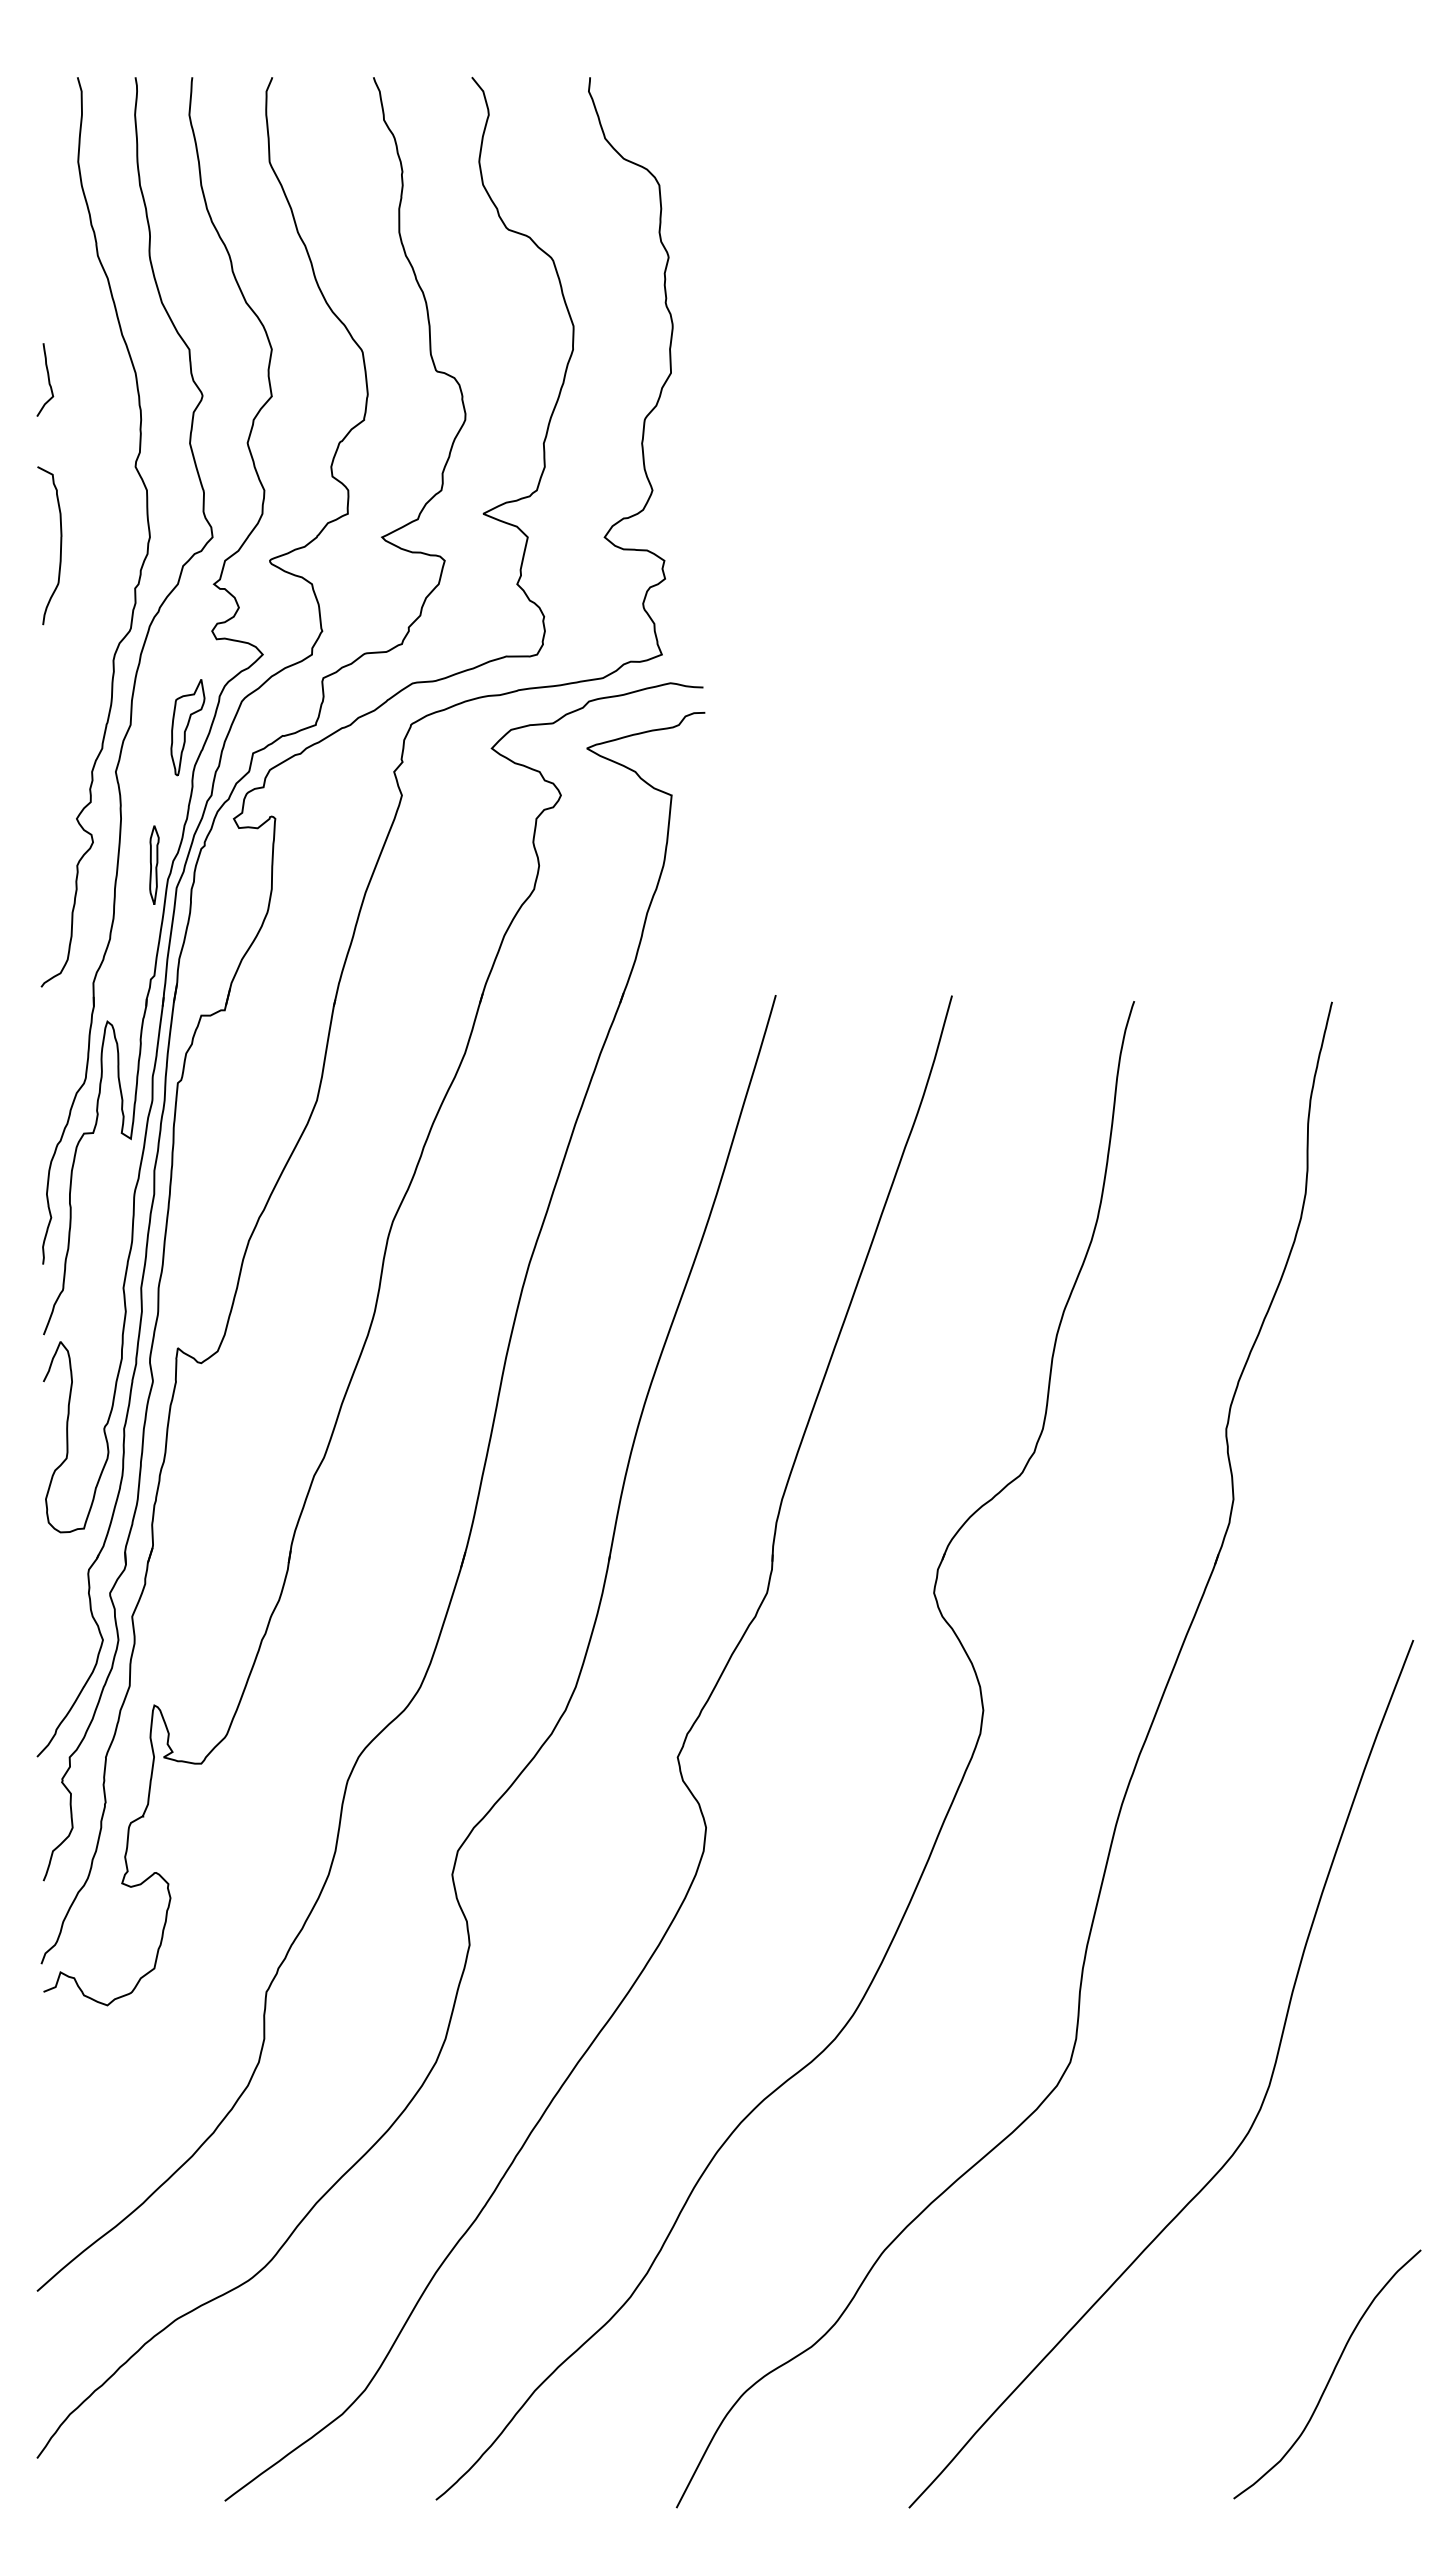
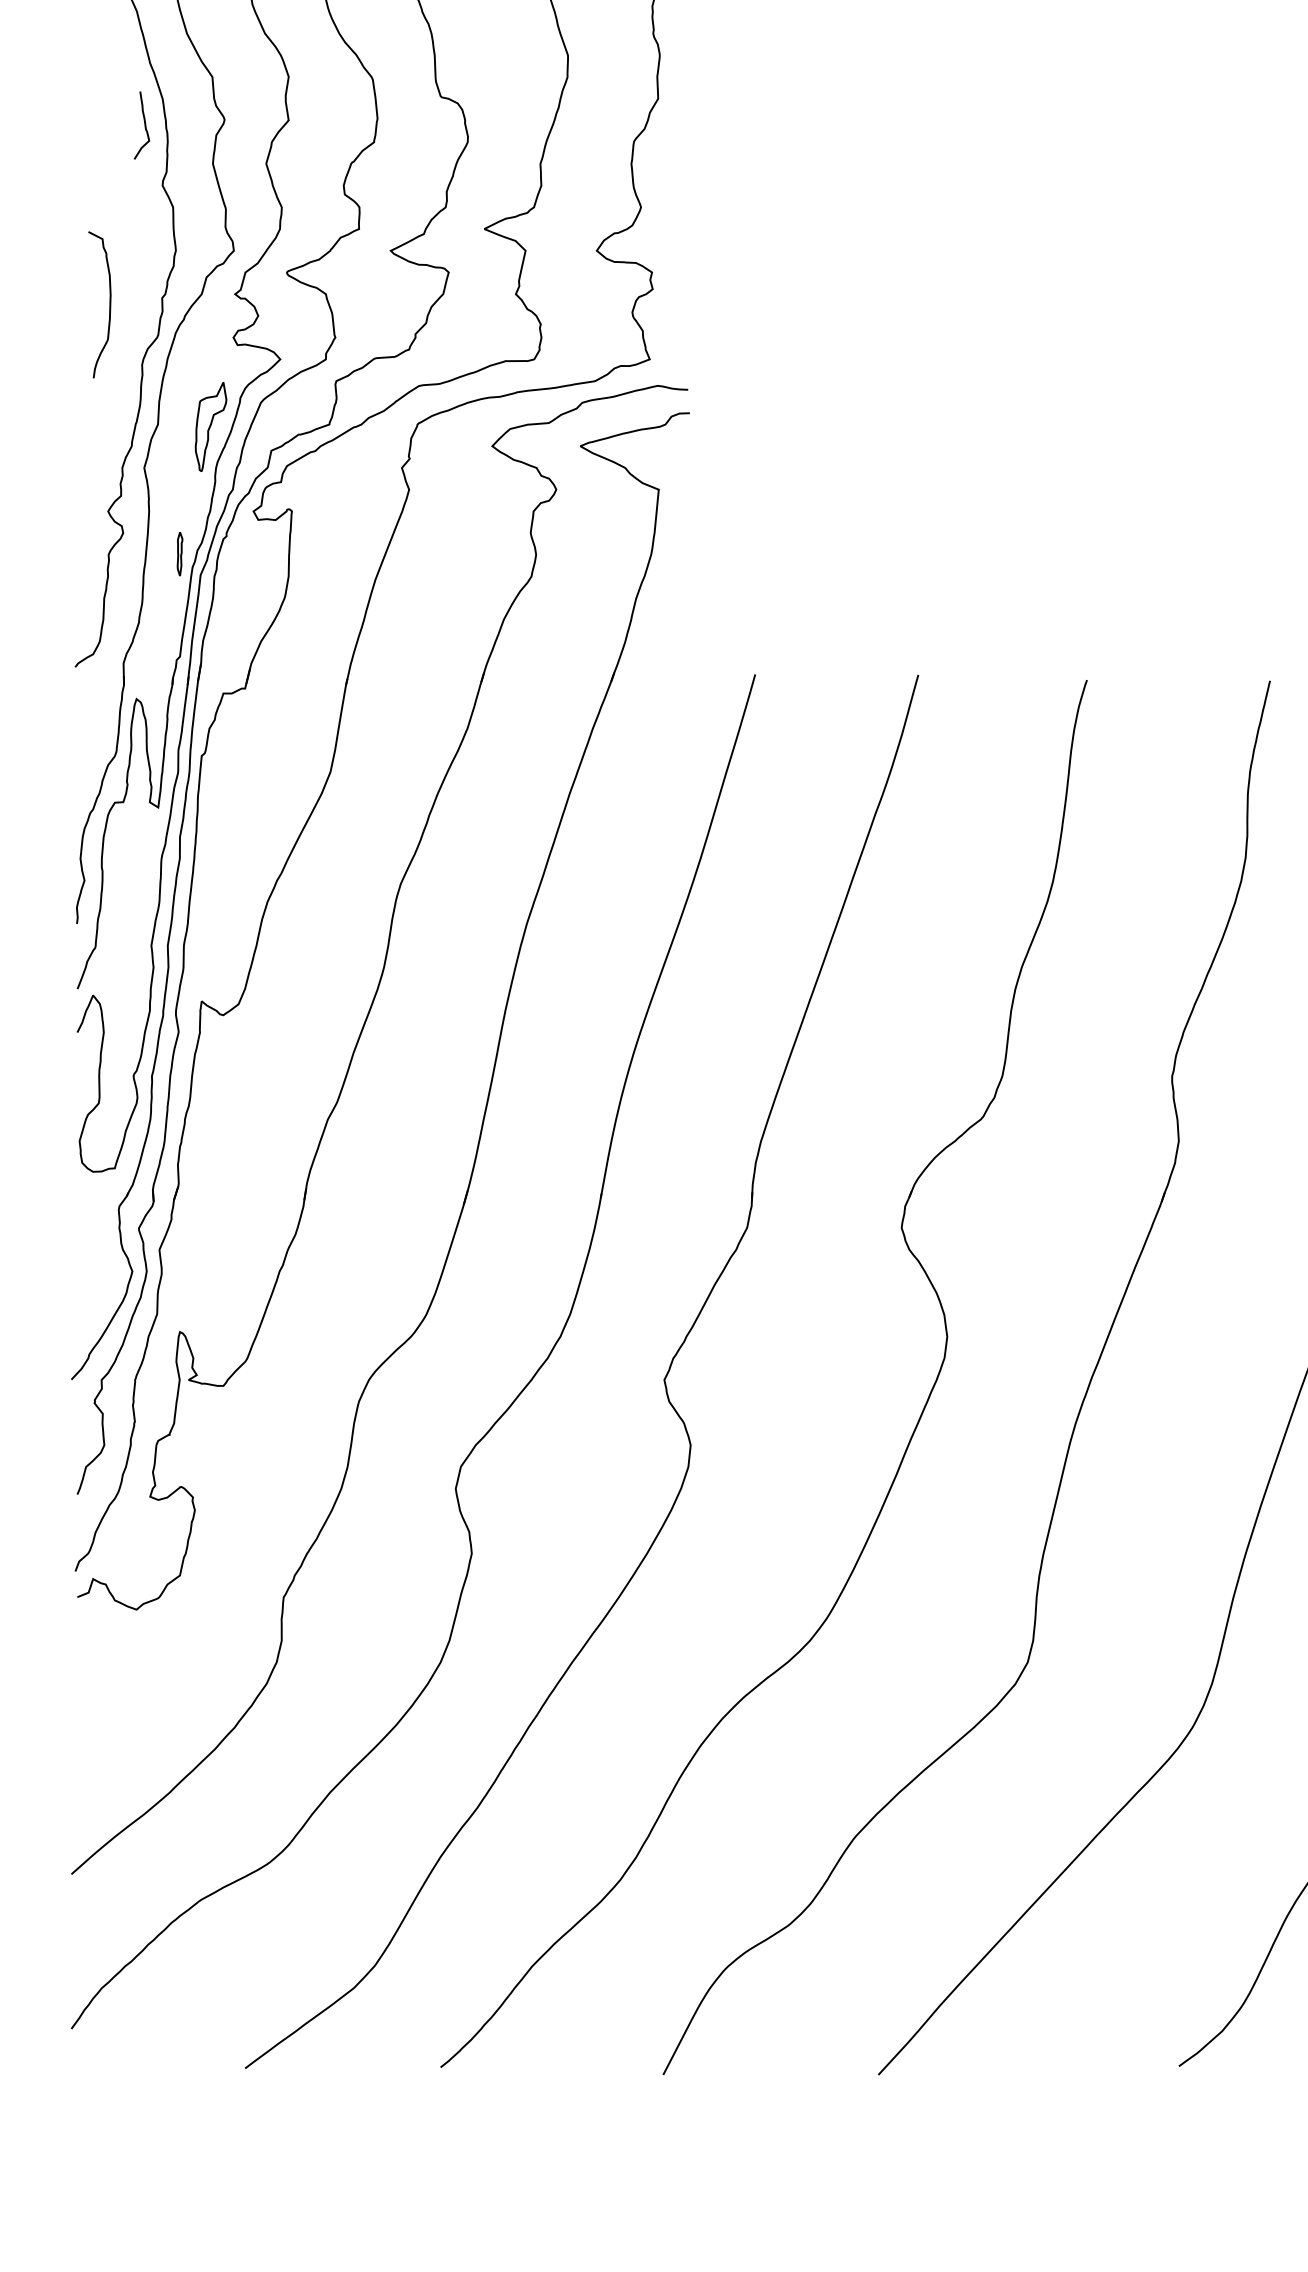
curve: (47, 377) -> (144, 123), moved
curve: (60, 545) -> (109, 304), moved
part: (154, 864) -> (180, 553), size x0.6

